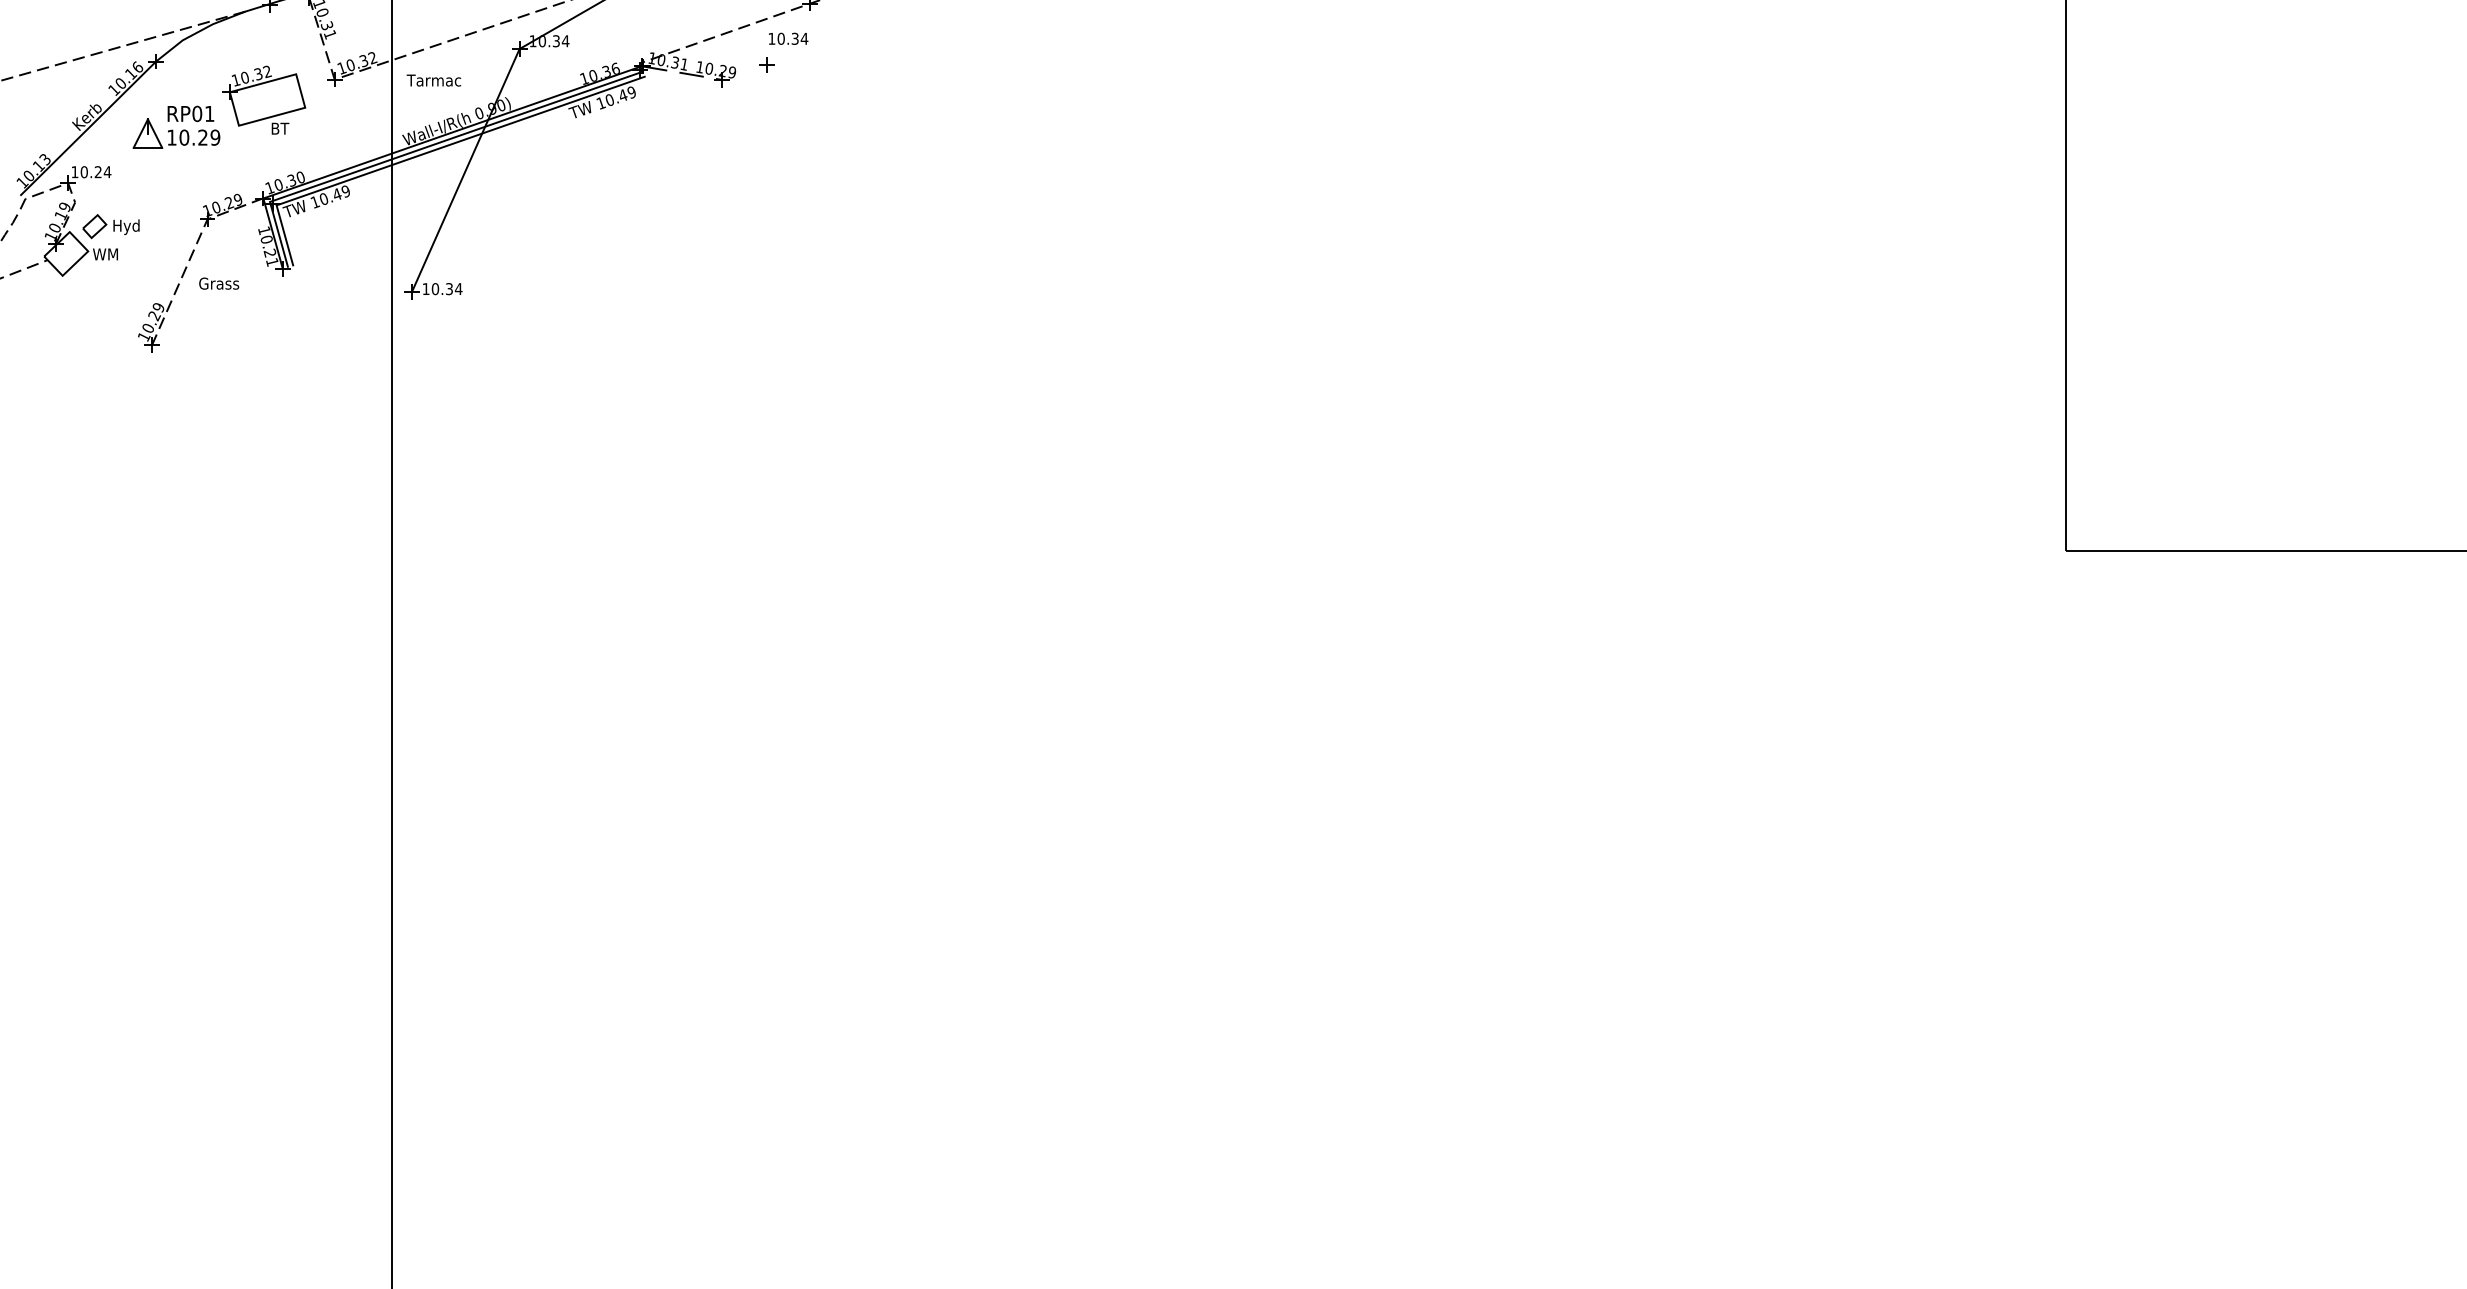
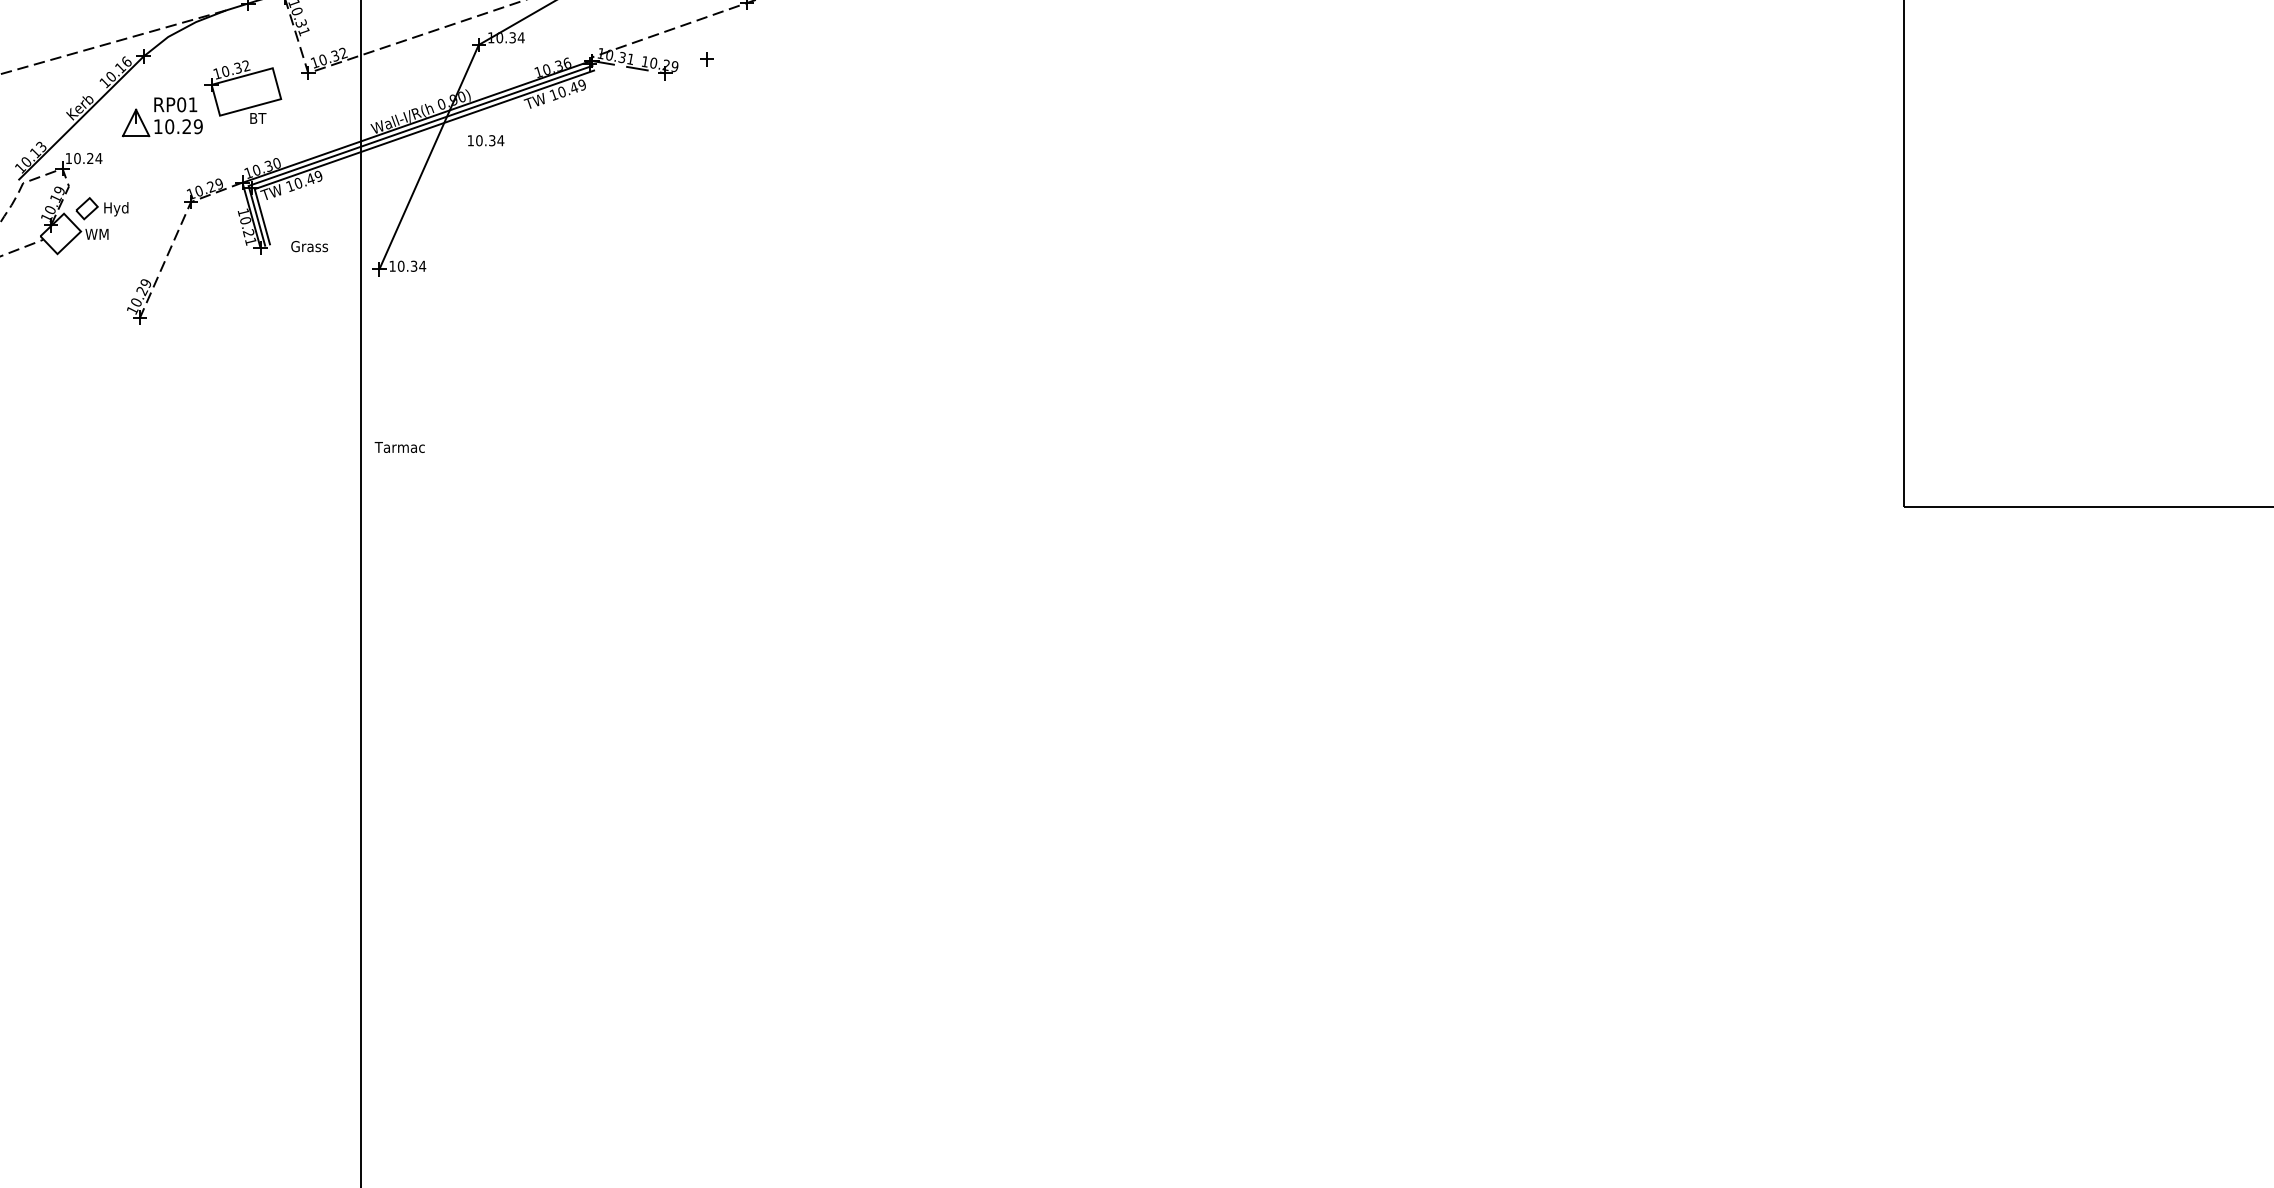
text: (788, 38) -> (486, 140), moved
text: (433, 80) -> (399, 447), moved
text: (219, 283) -> (309, 246), moved

